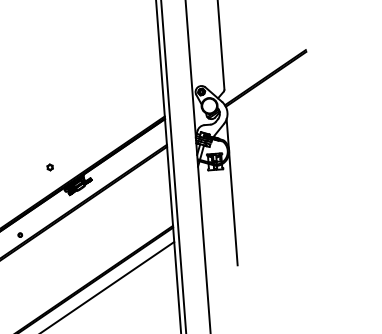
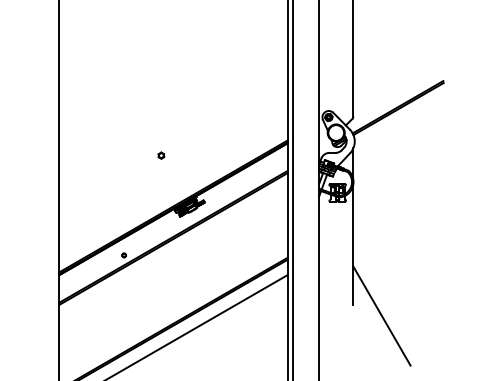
part: (50, 167) -> (161, 155), moved
line: (264, 273) -> (381, 315), added

